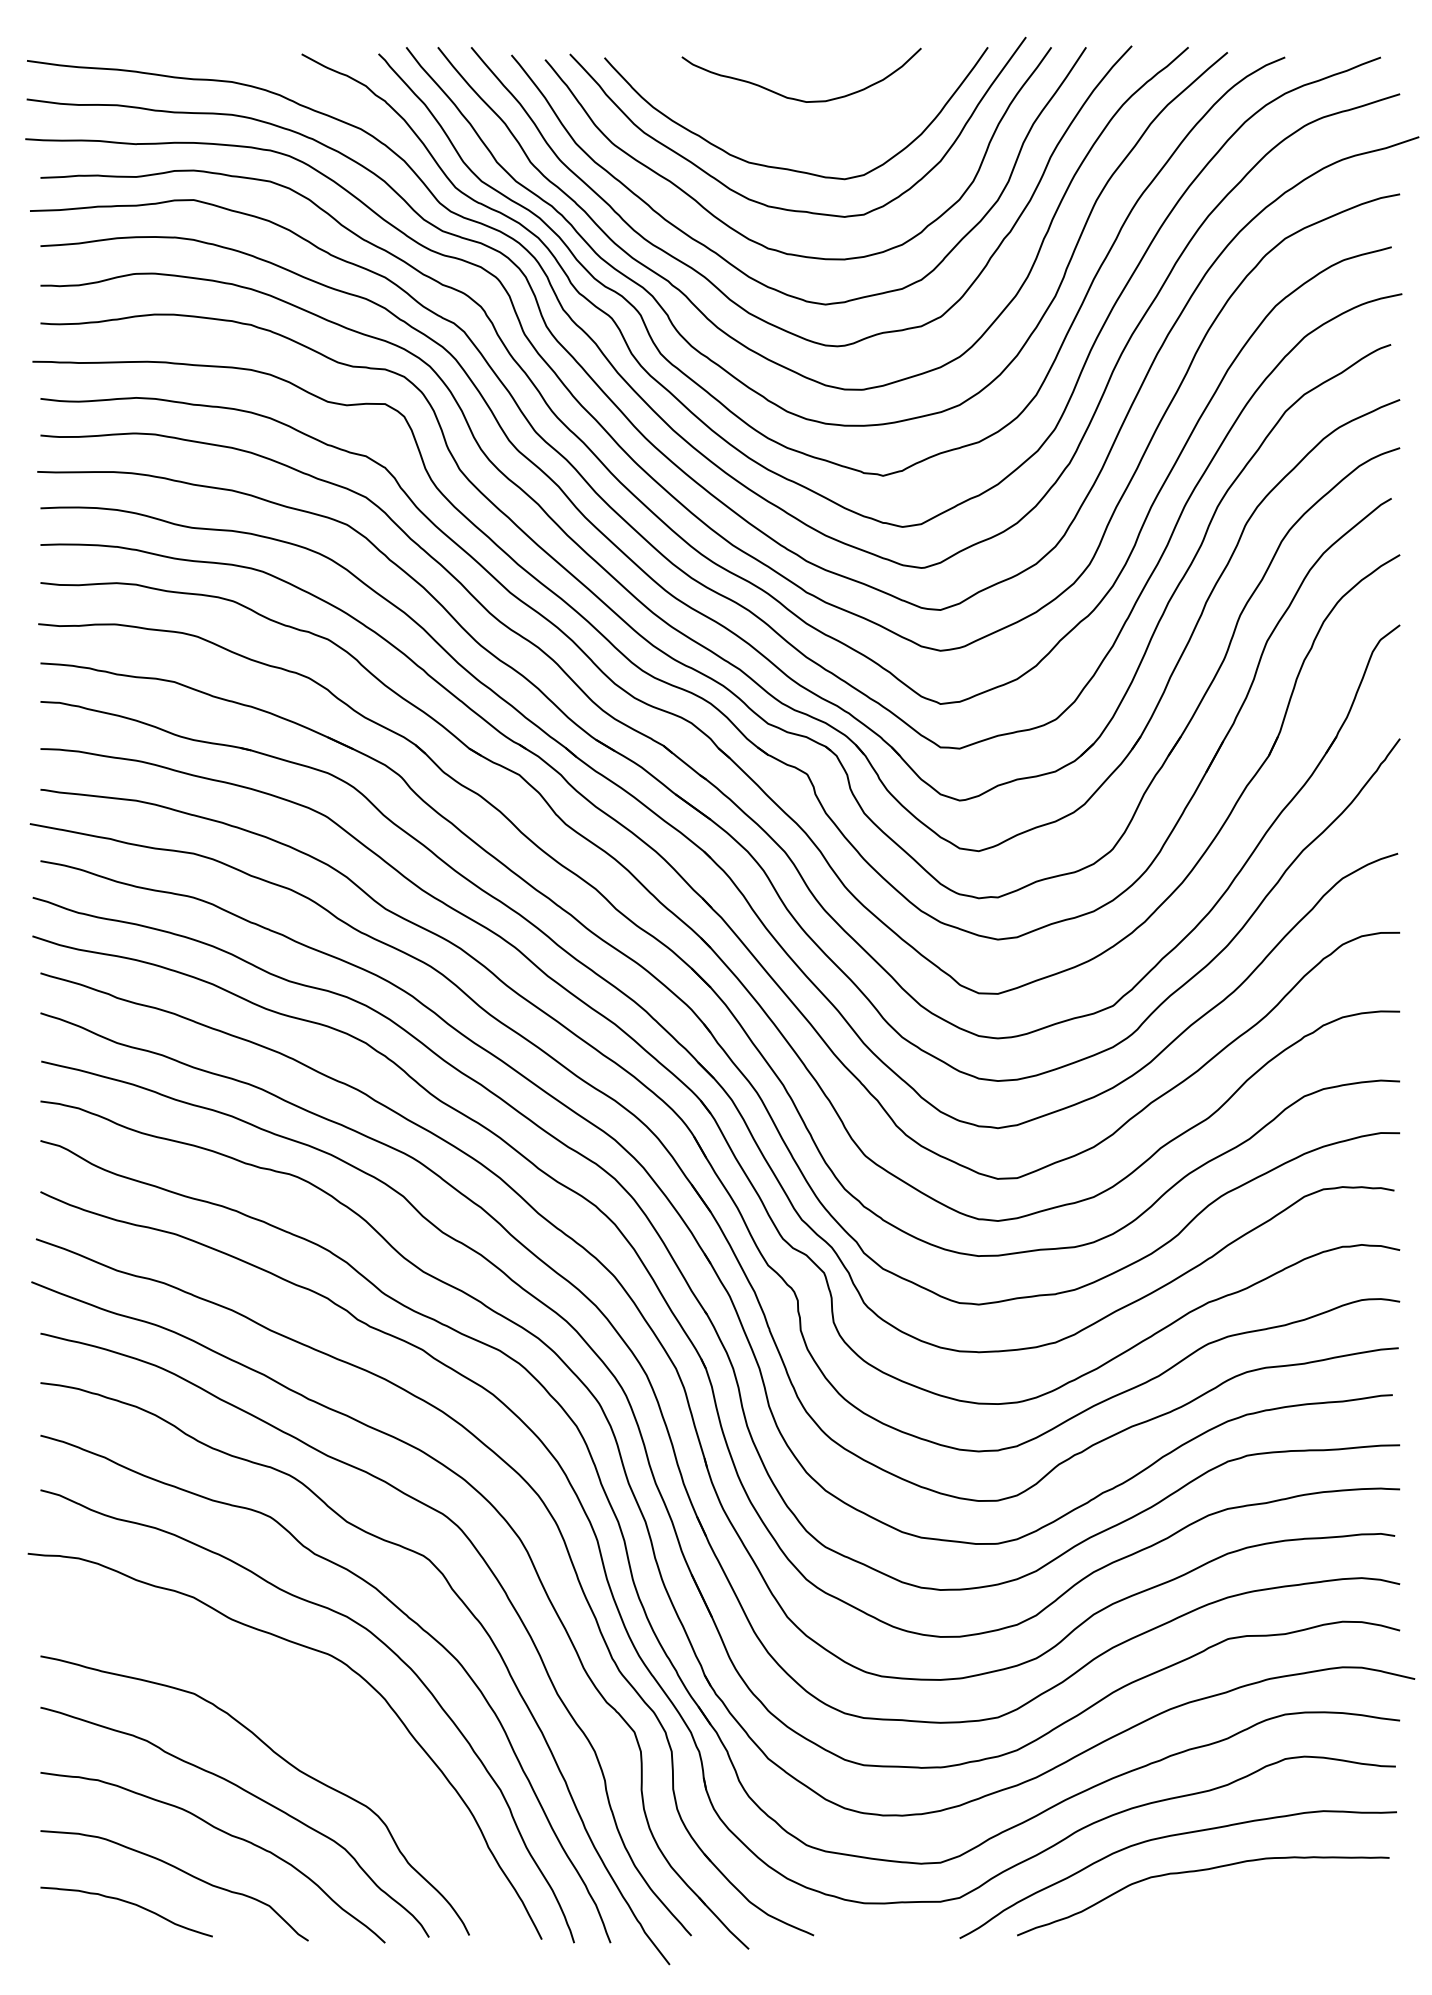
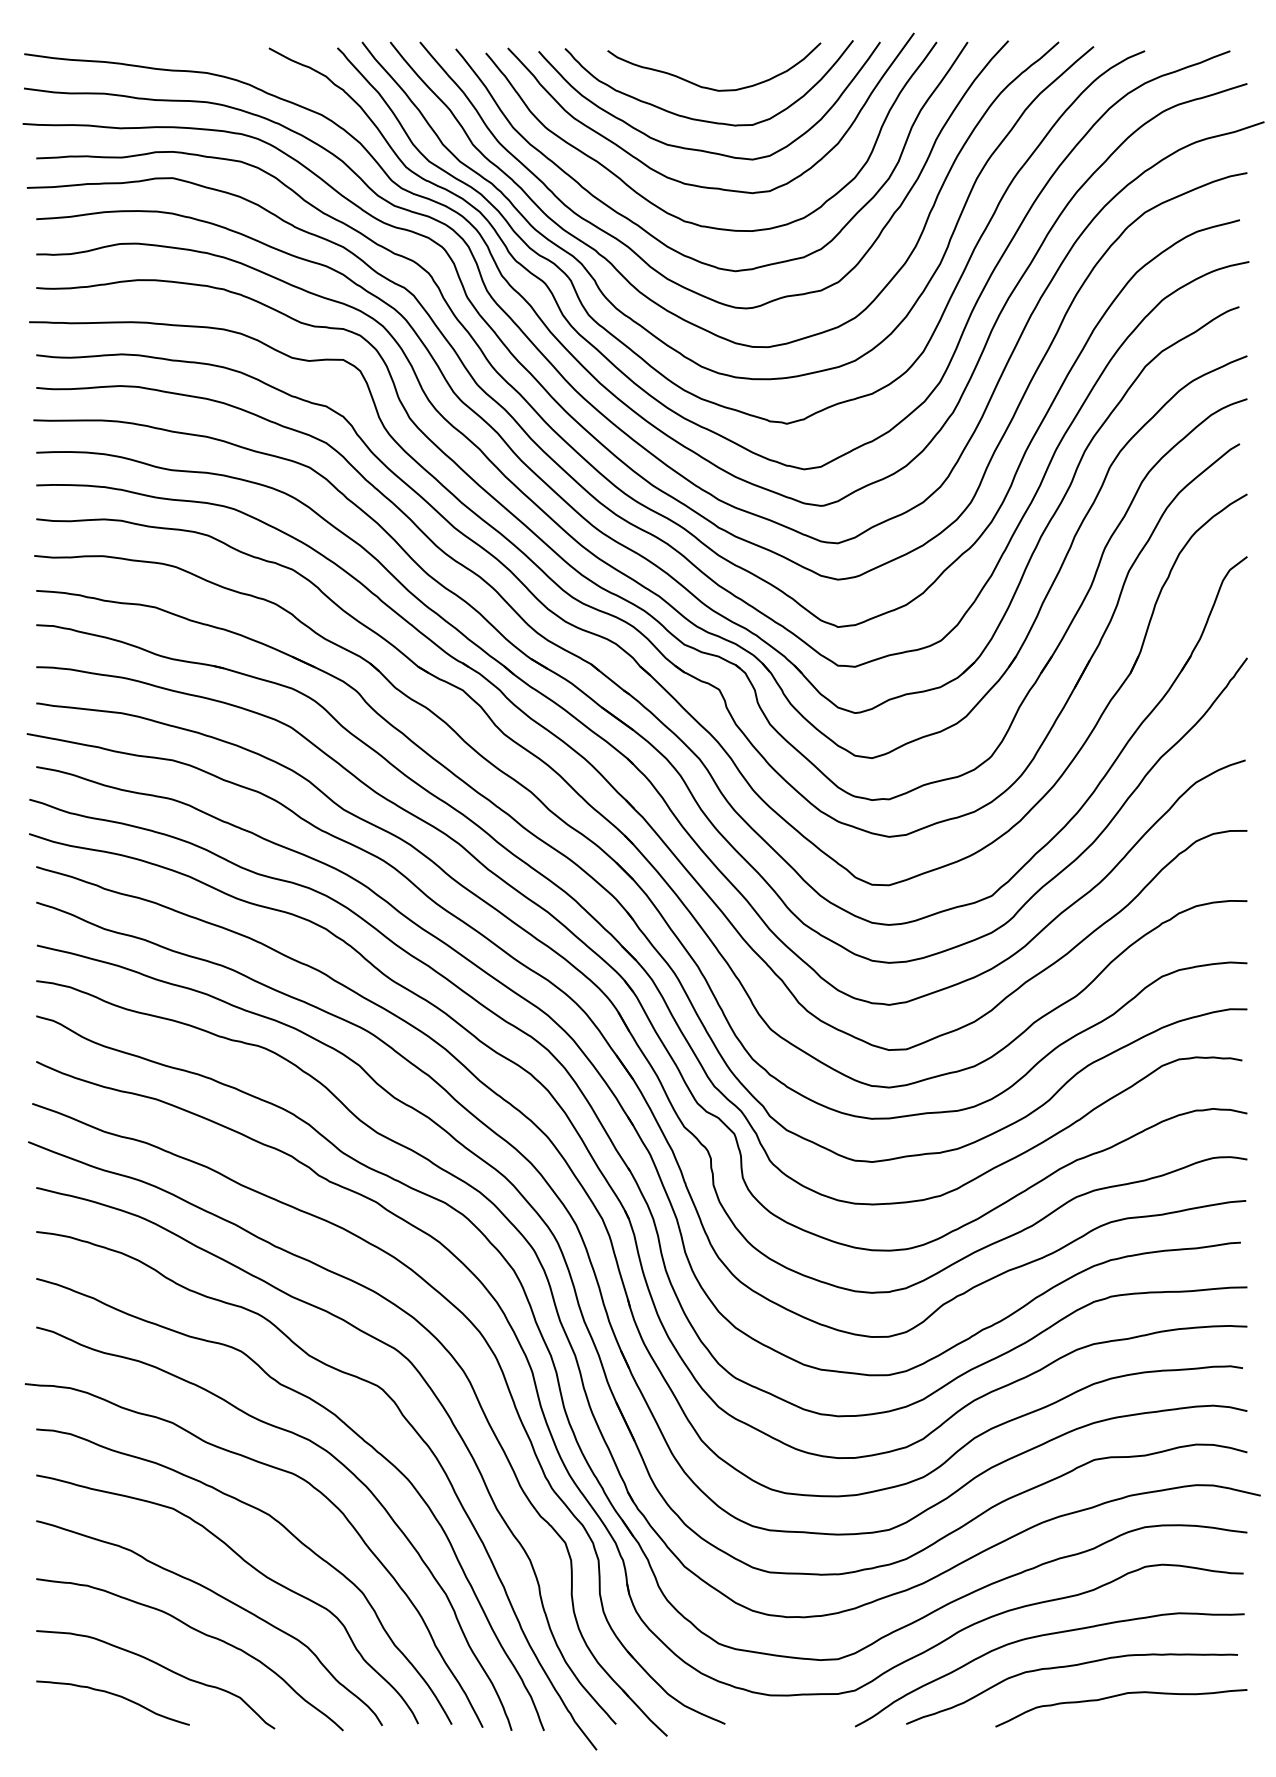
curve: (788, 134) -> (702, 119), added
curve: (323, 1720) -> (288, 1532), added
curve: (1255, 1904) -> (1118, 1696), added

